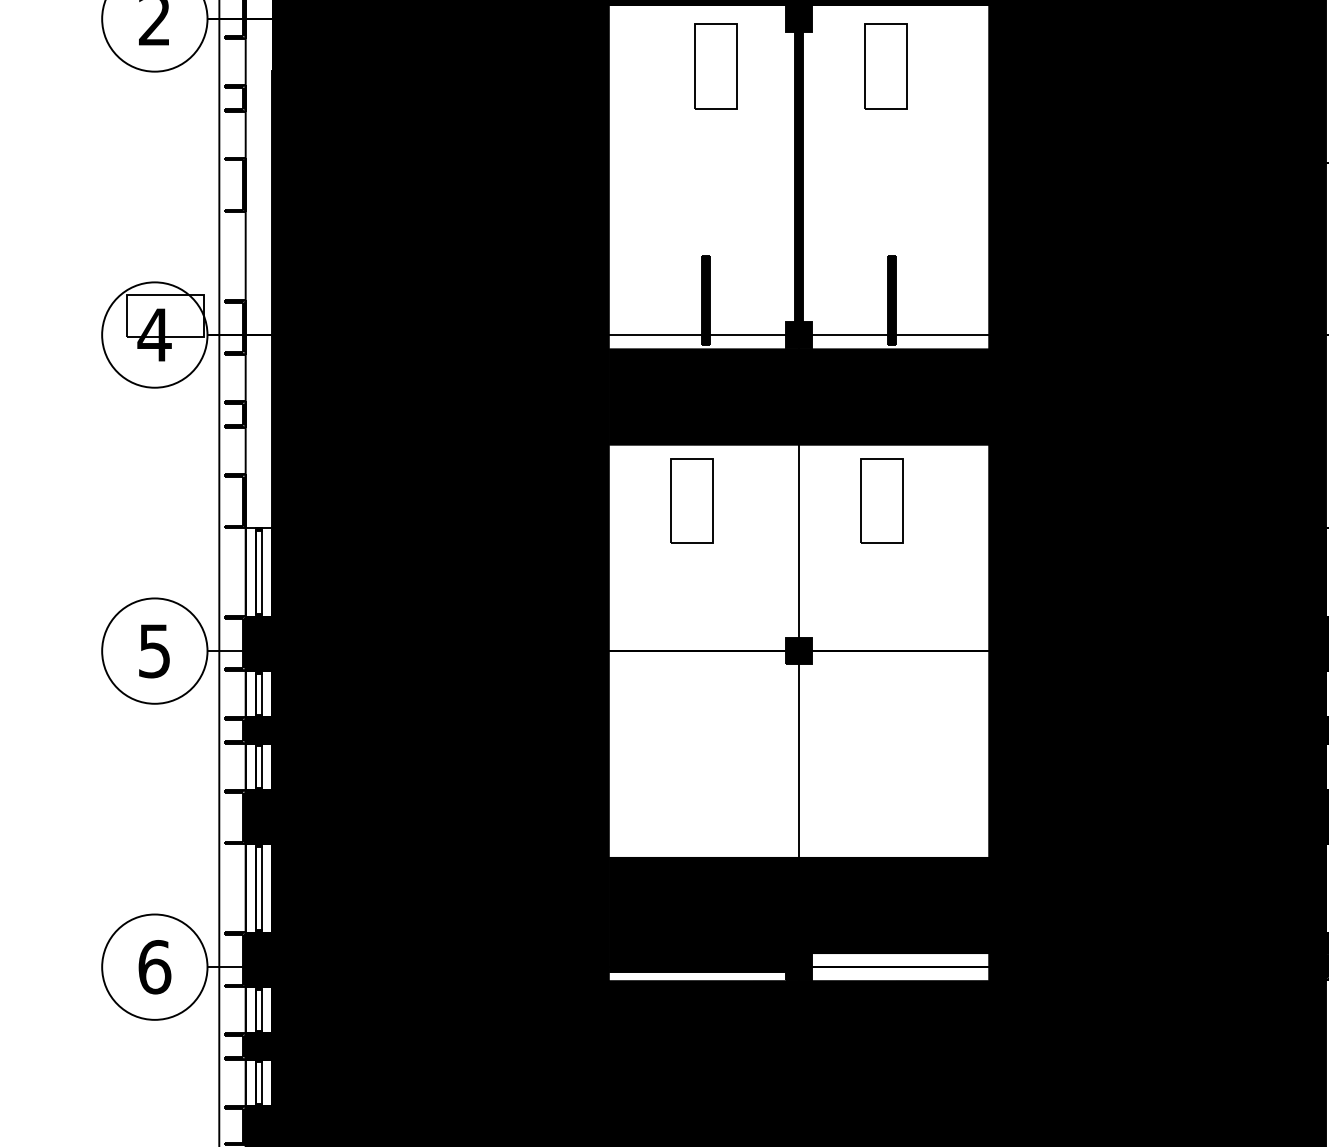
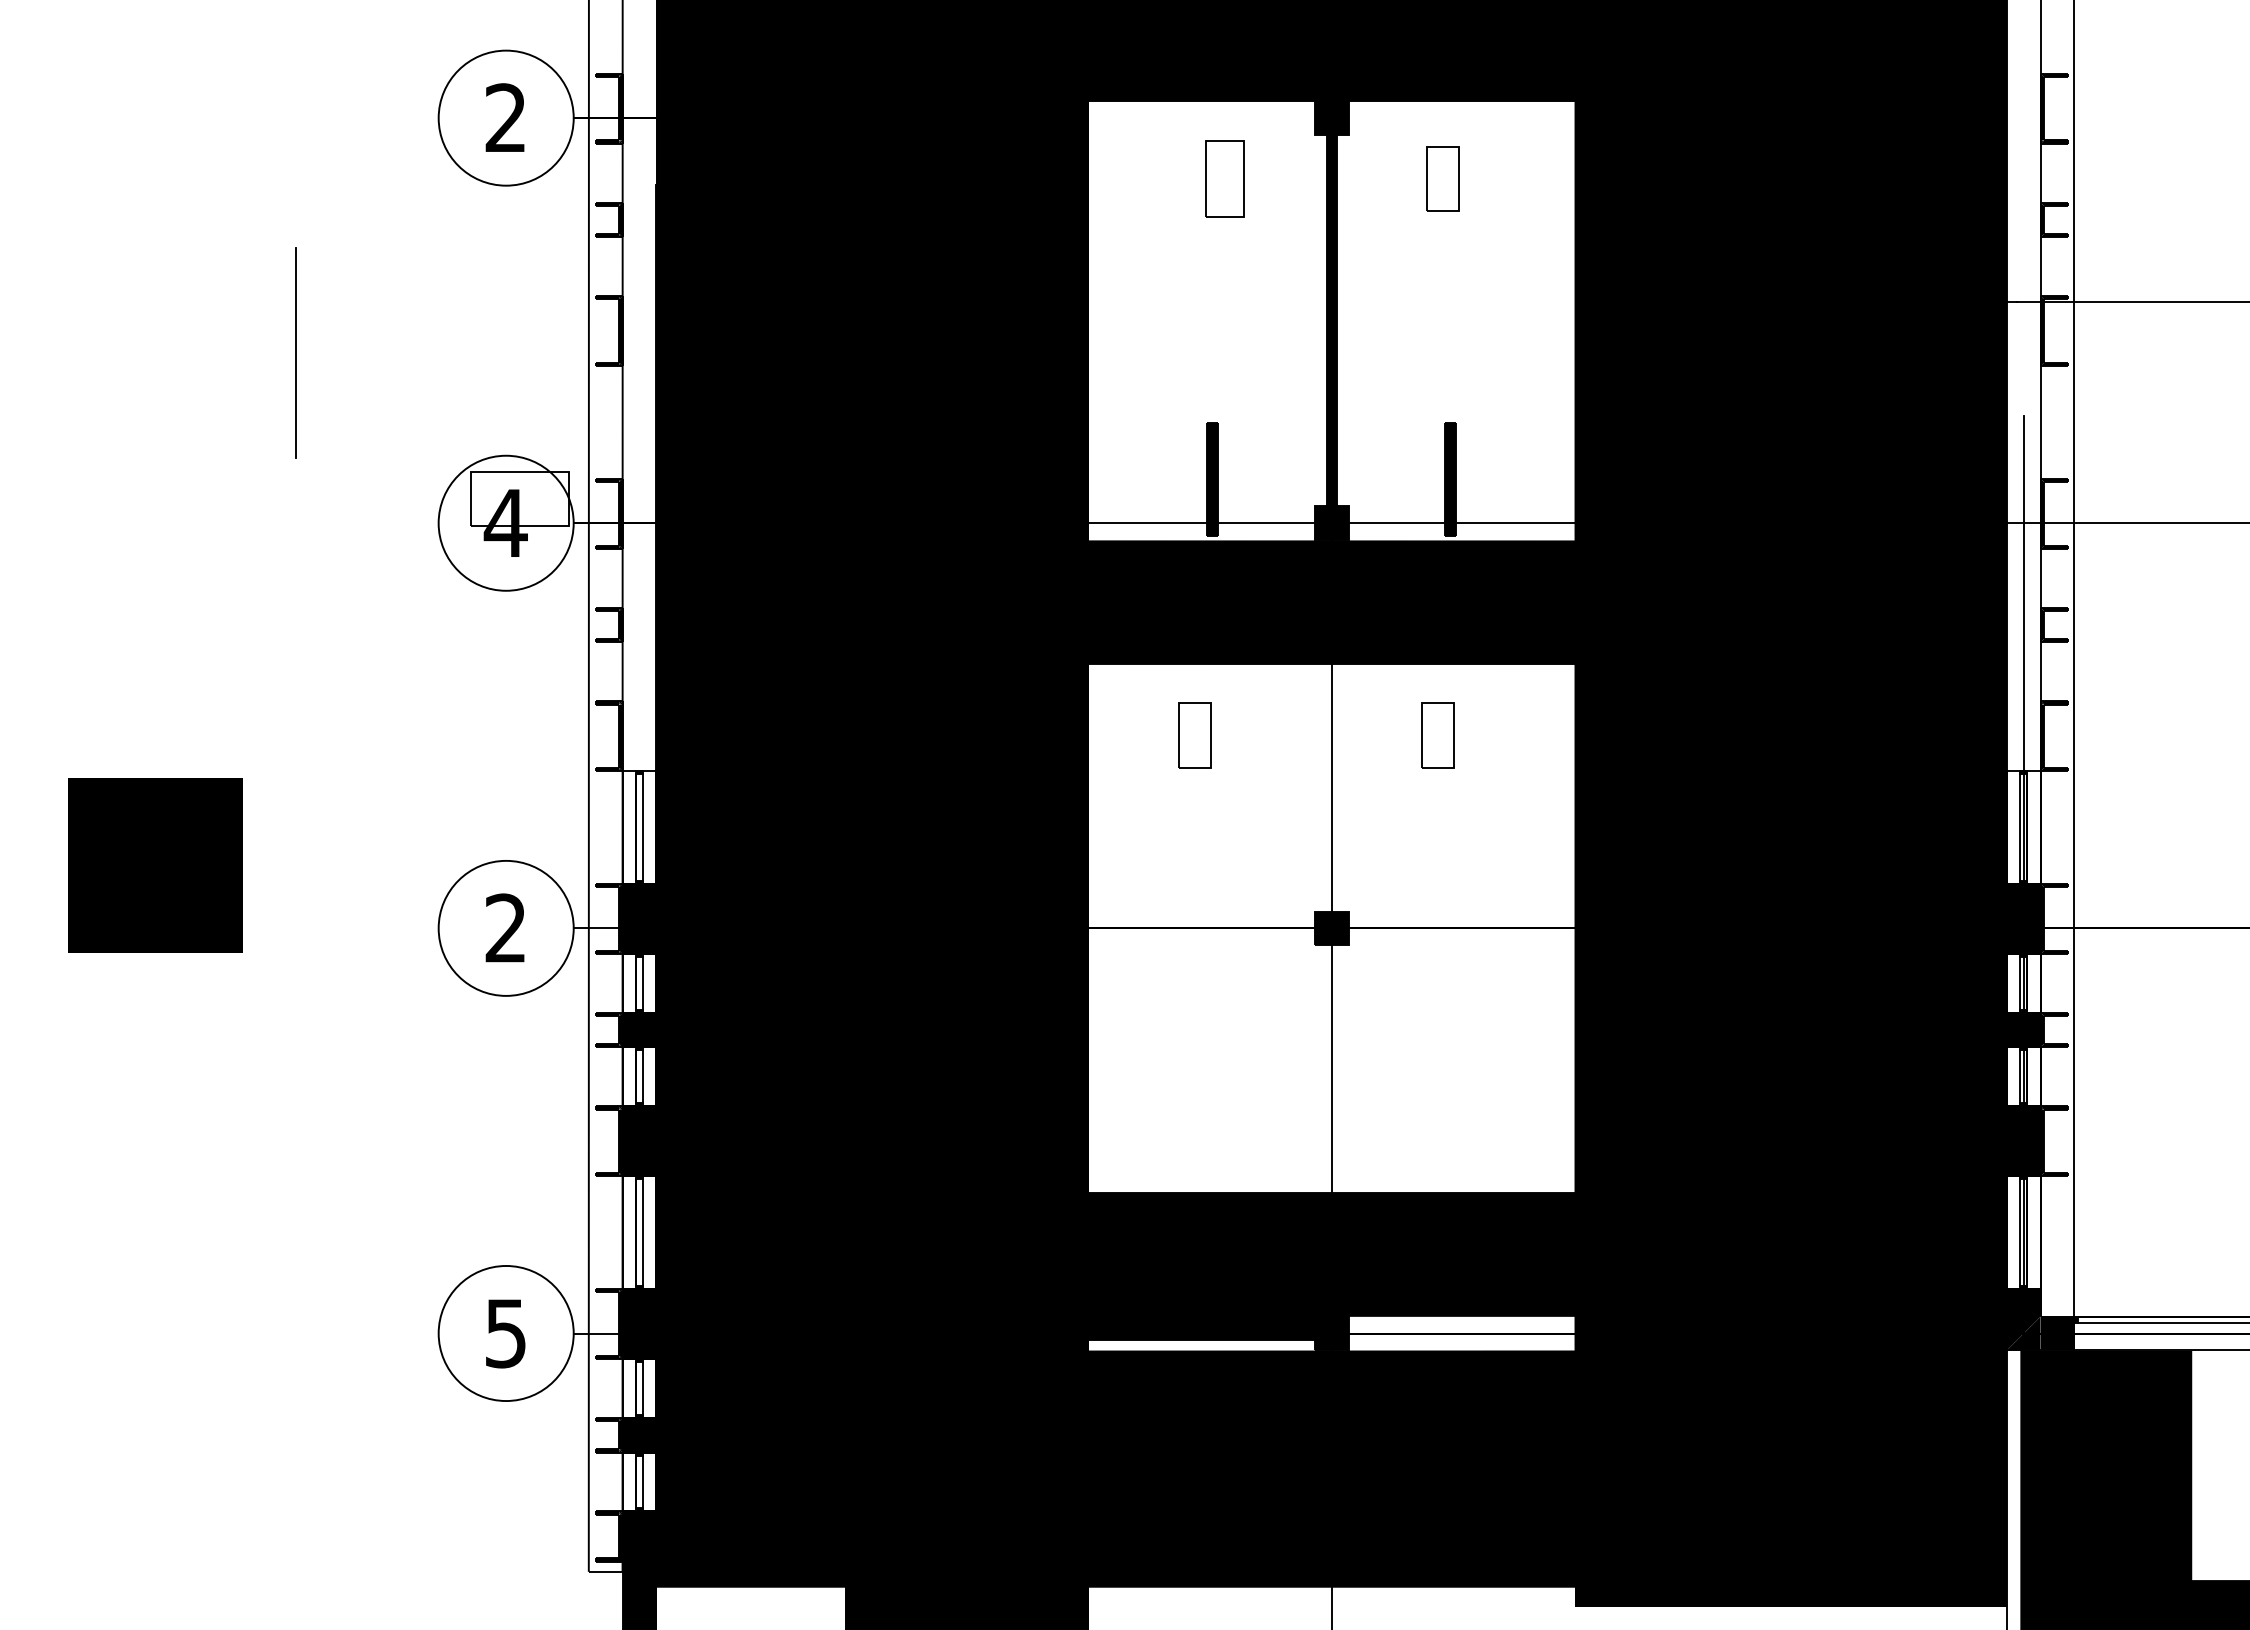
part: (715, 66) -> (1224, 178), size x0.7
part: (885, 66) -> (1442, 178), size x0.6
part: (691, 500) -> (1194, 735), size x0.6
part: (881, 500) -> (1437, 735), size x0.6
text: (154, 651) -> (505, 928), 5 -> 2
text: (155, 967) -> (506, 1333), 6 -> 5

